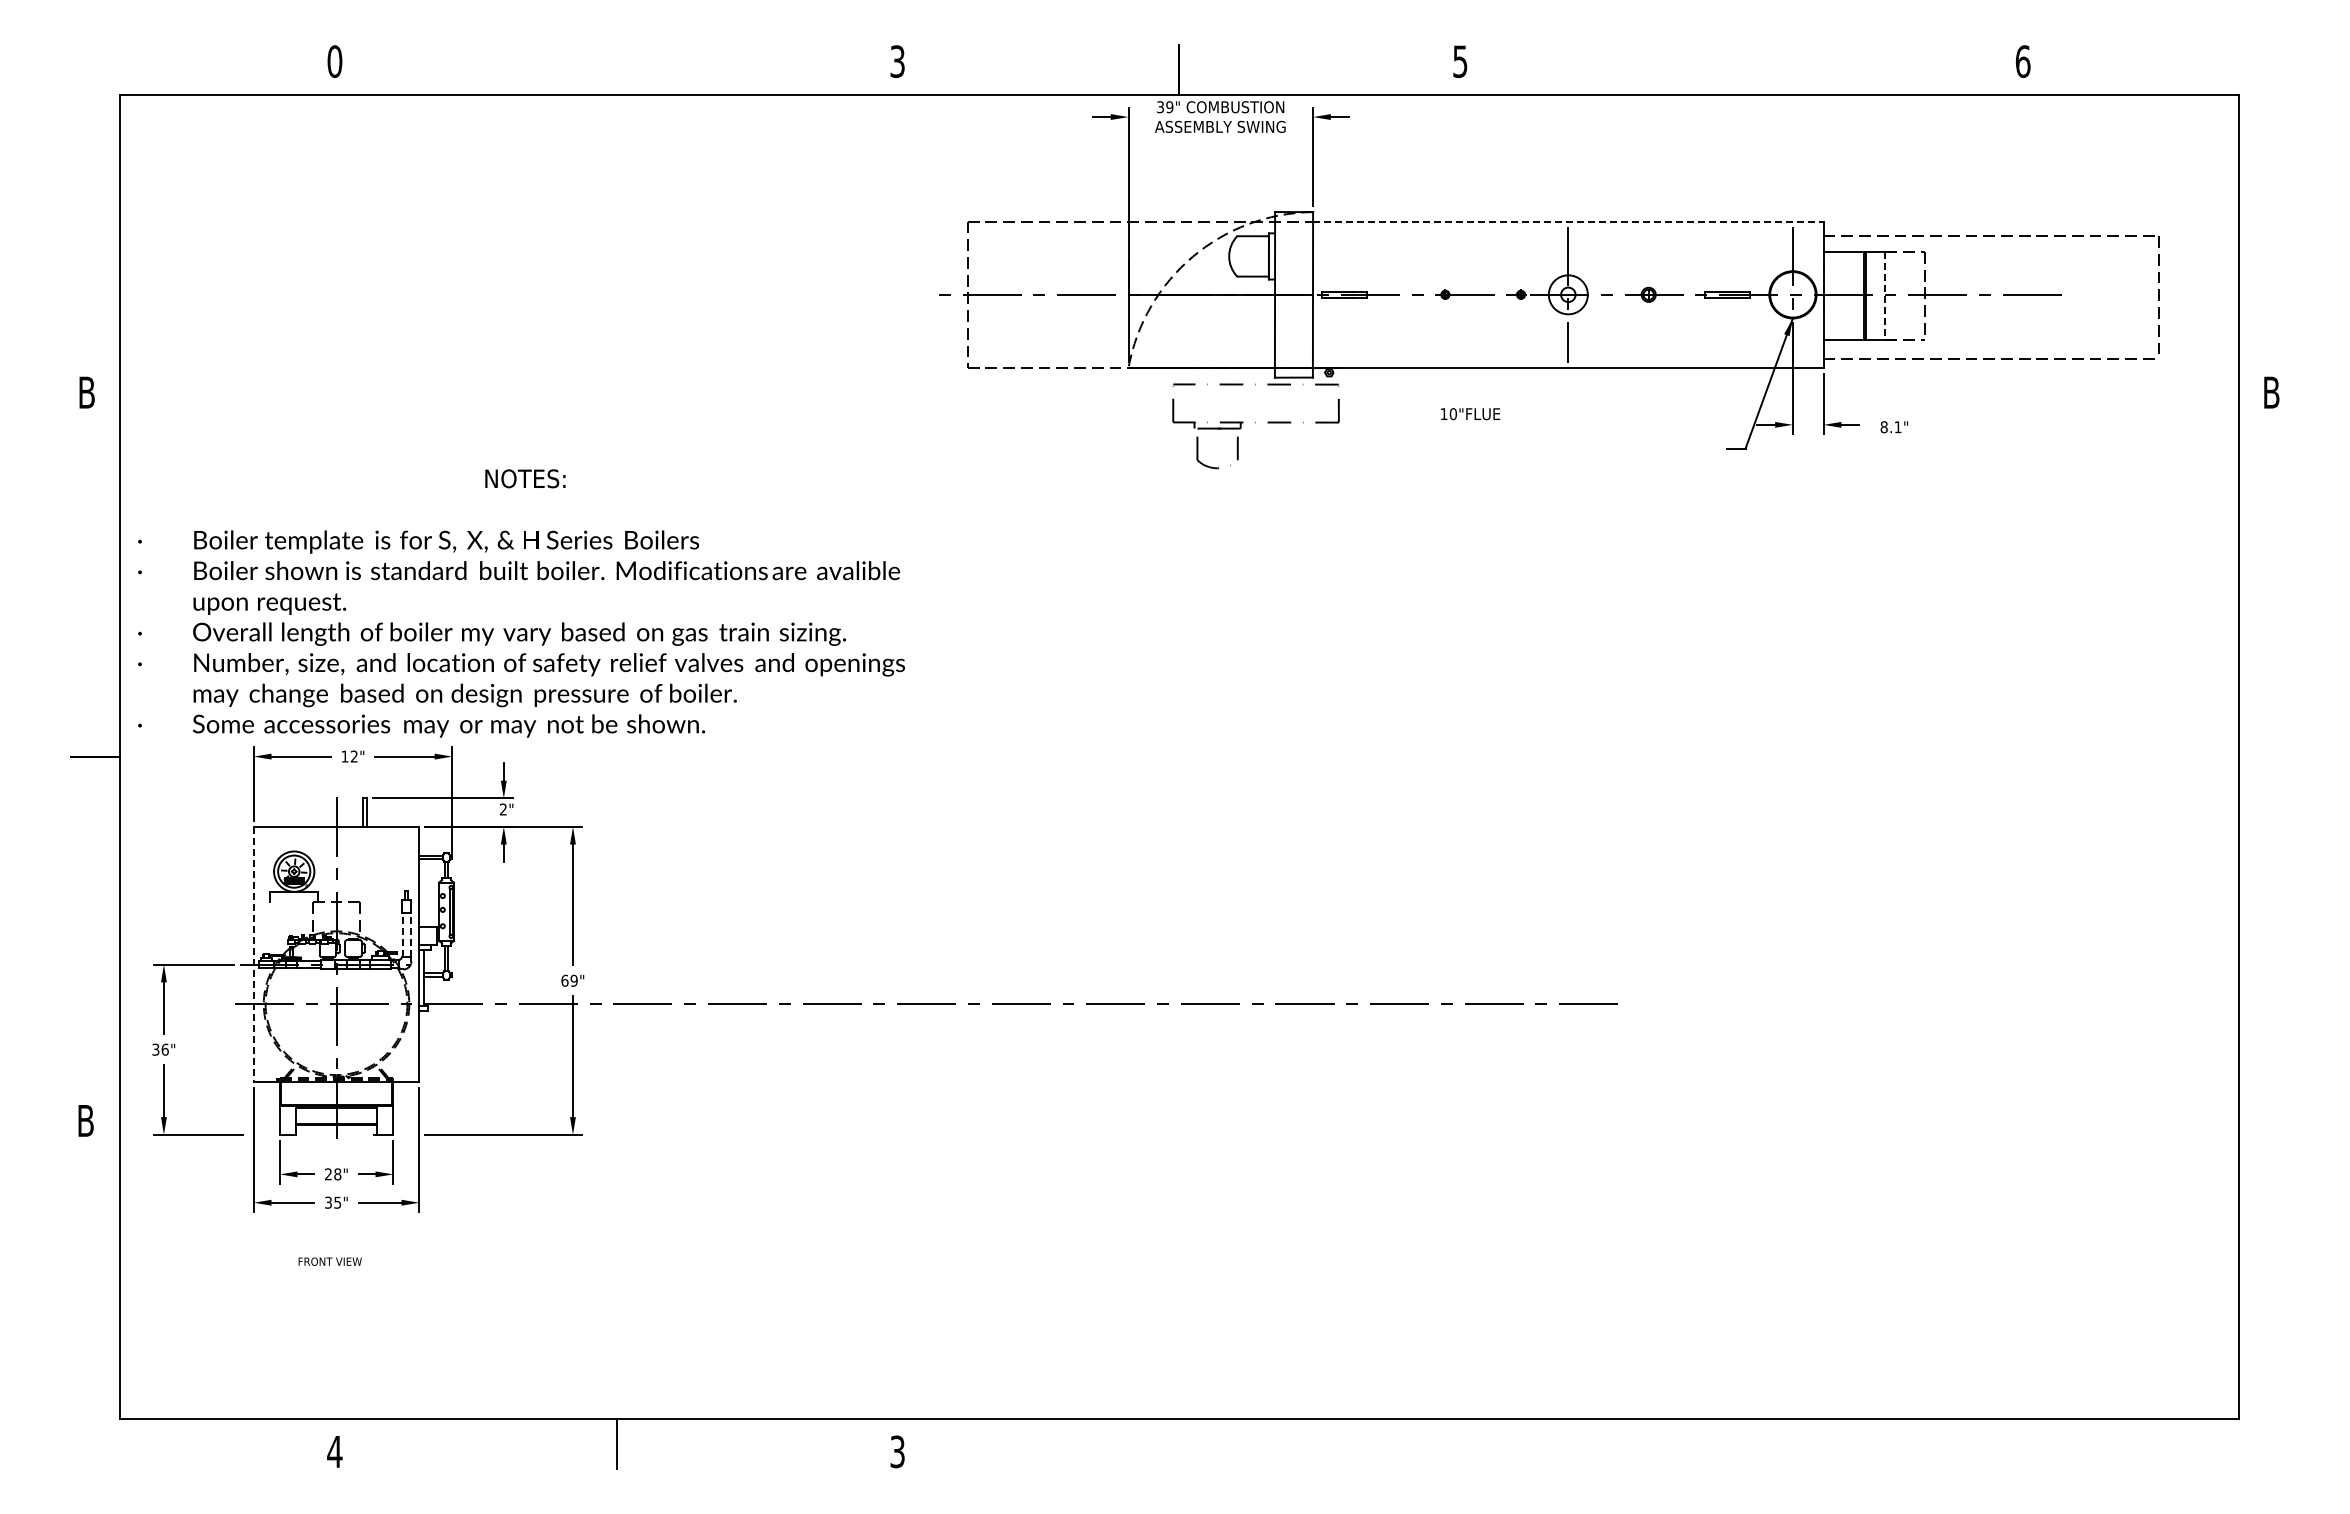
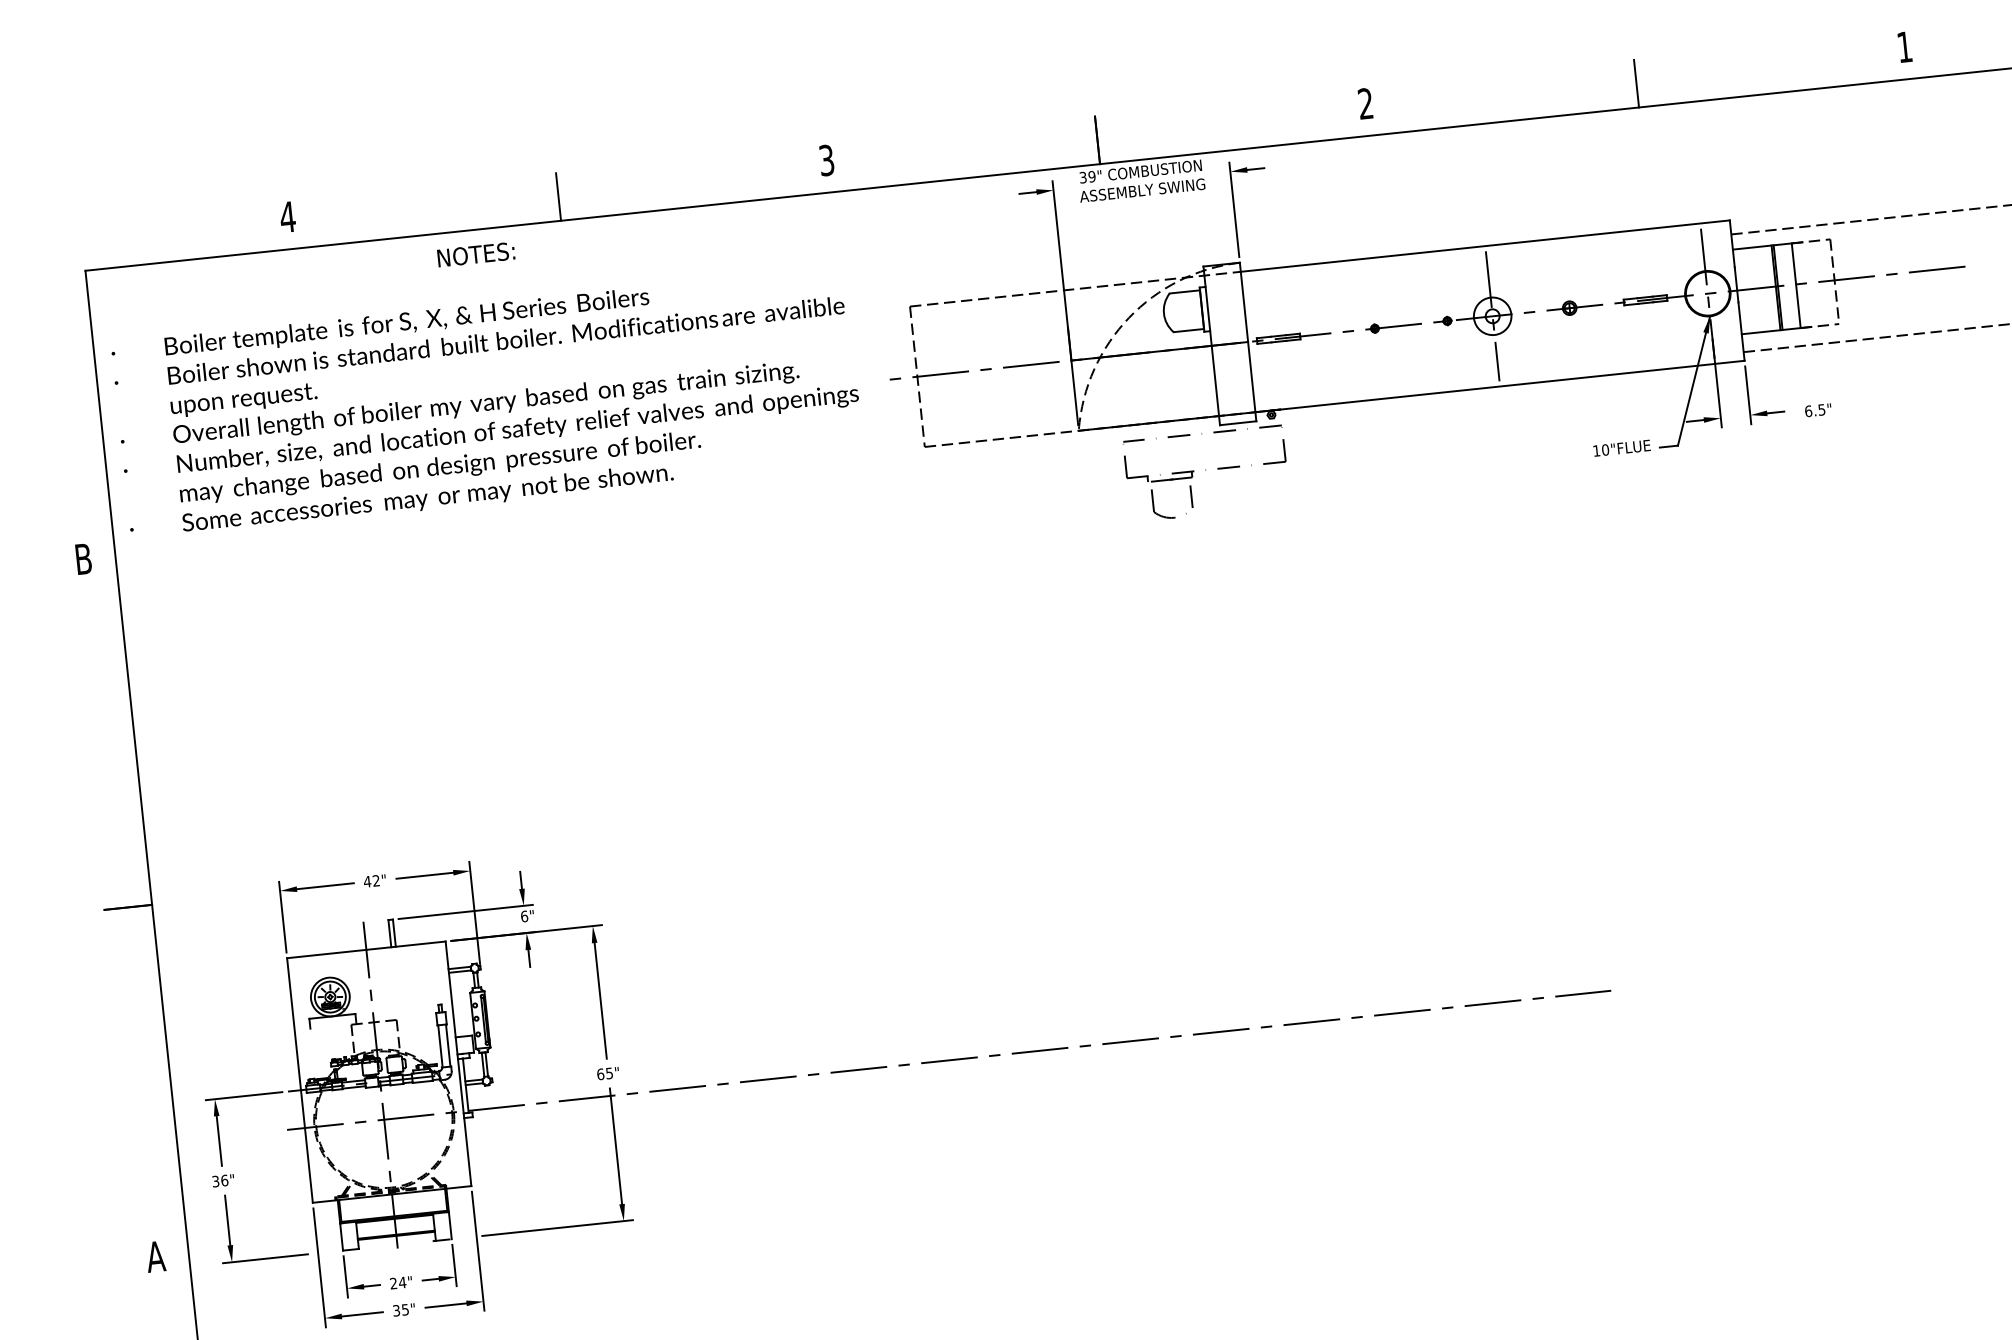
text: (334, 61) -> (287, 217), 0 -> 4
text: (1460, 61) -> (1365, 103), 5 -> 2
text: (2022, 61) -> (1904, 47), 6 -> 1
line: (616, 70) -> (558, 197), added
line: (1742, 70) -> (1636, 83), added
line: (1568, 221) -> (1485, 246), dashed -> solid
line: (1885, 296) -> (1796, 285), dashed -> solid
text: (1470, 414) -> (1621, 448), moved
text: (1890, 427) -> (1814, 410), 8.1" -> 6.5"
text: (521, 603) -> (485, 374), moved
text: (344, 756) -> (366, 881), 12" -> 42"
text: (503, 809) -> (524, 916), 2" -> 6"
line: (402, 934) -> (440, 1046), dashed -> solid
line: (410, 934) -> (448, 1045), dashed -> solid
line: (253, 954) -> (299, 1080), dashed -> solid
text: (573, 980) -> (608, 1073), 69" -> 65"
text: (85, 1120) -> (155, 1256), B -> A
text: (337, 1174) -> (402, 1282), 28" -> 24"

